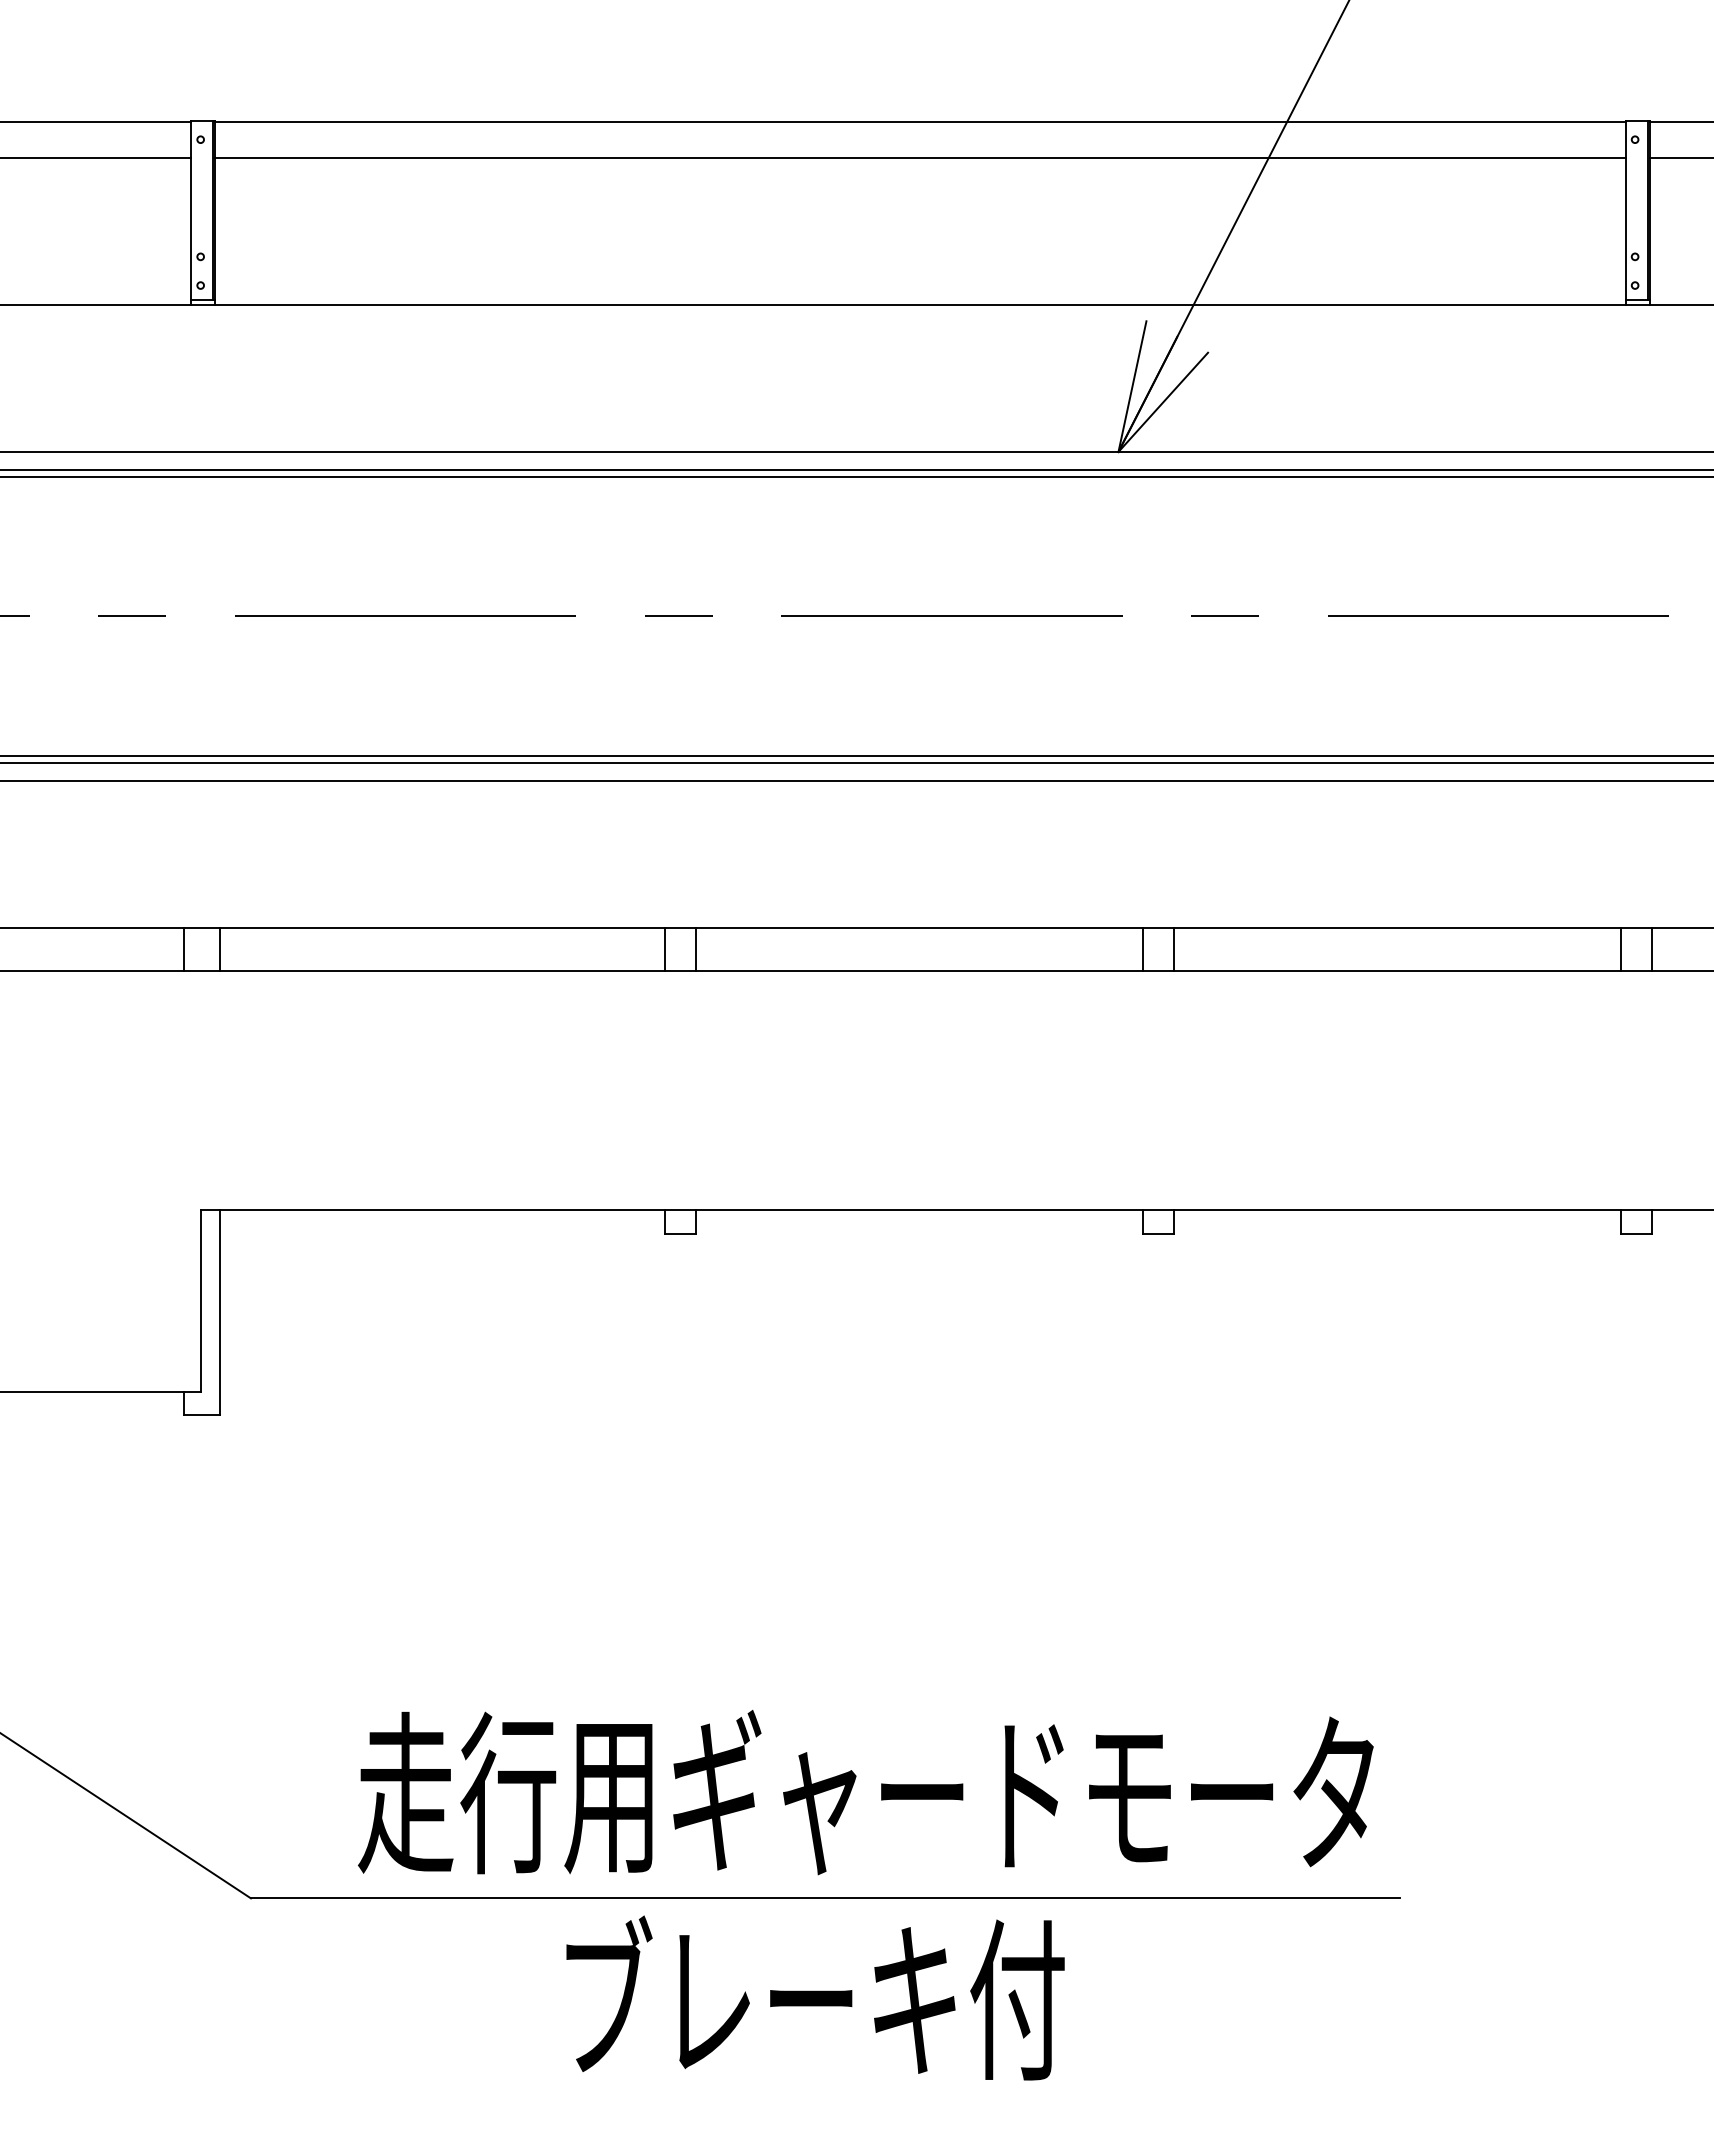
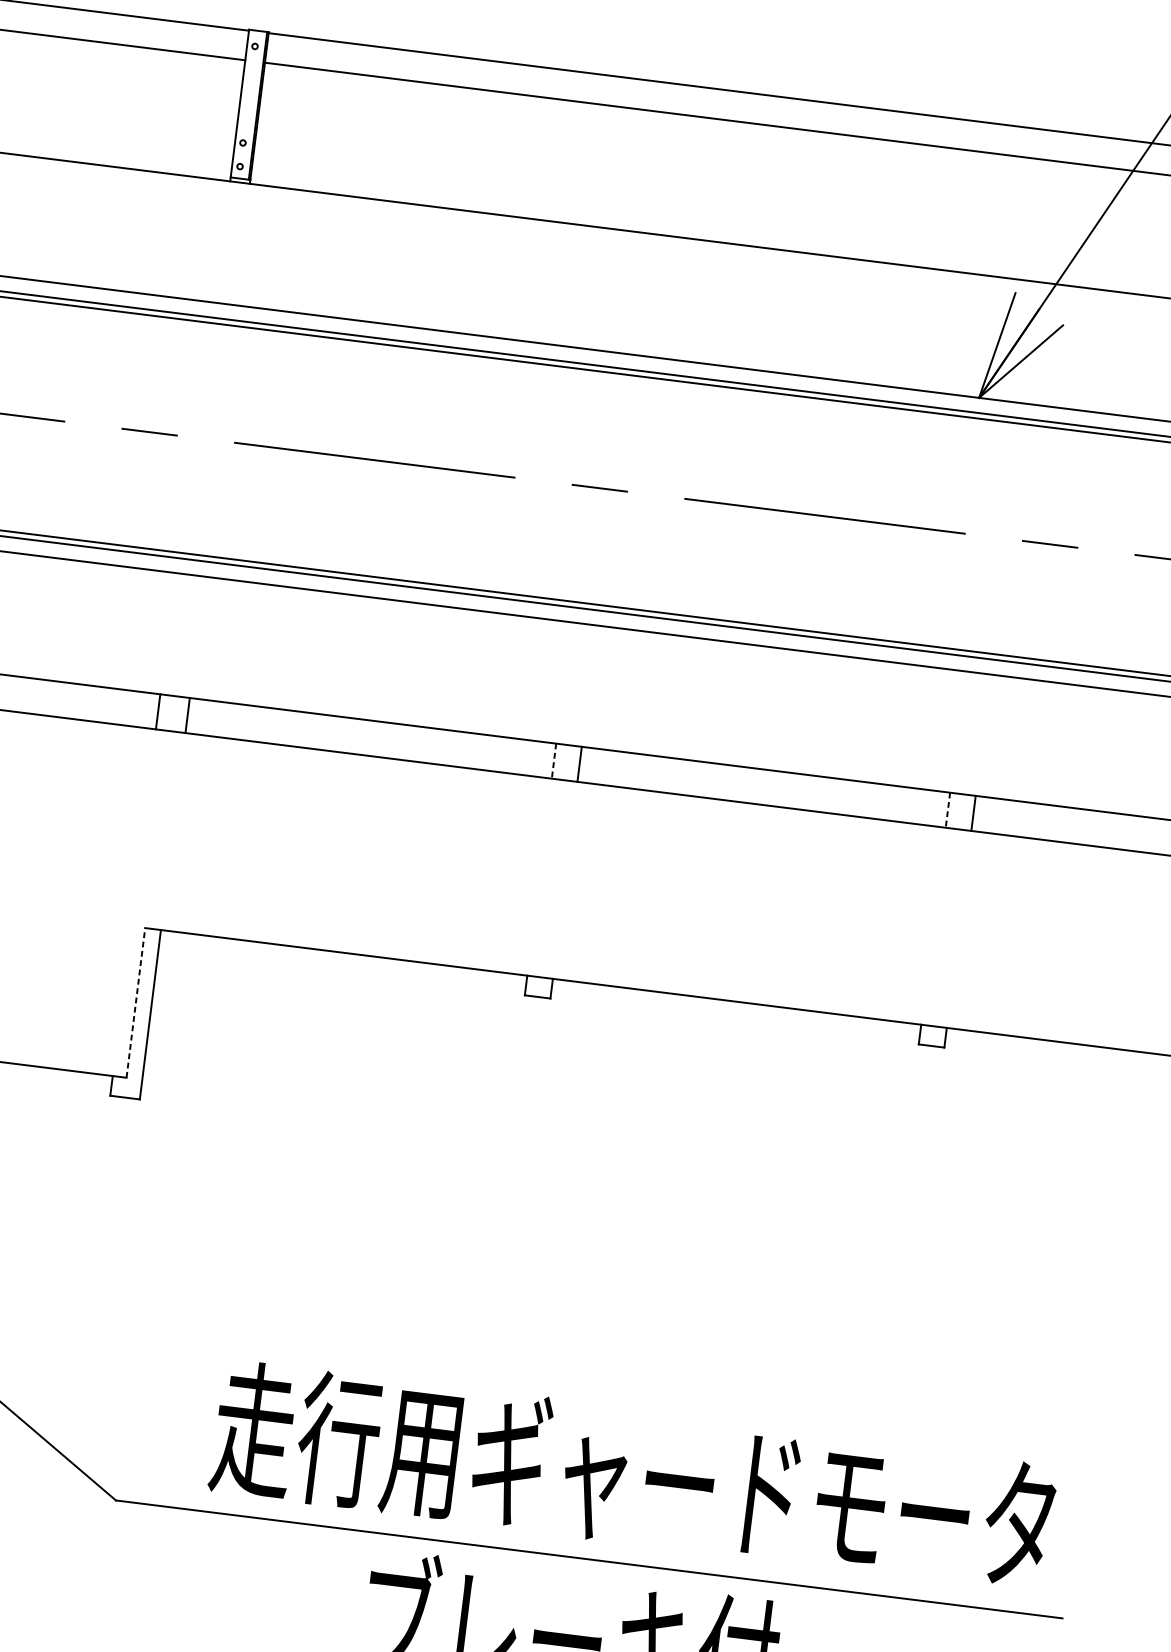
line: (664, 949) -> (554, 761), solid -> dashed
line: (1142, 949) -> (947, 810), solid -> dashed
line: (200, 1300) -> (135, 1002), solid -> dashed

